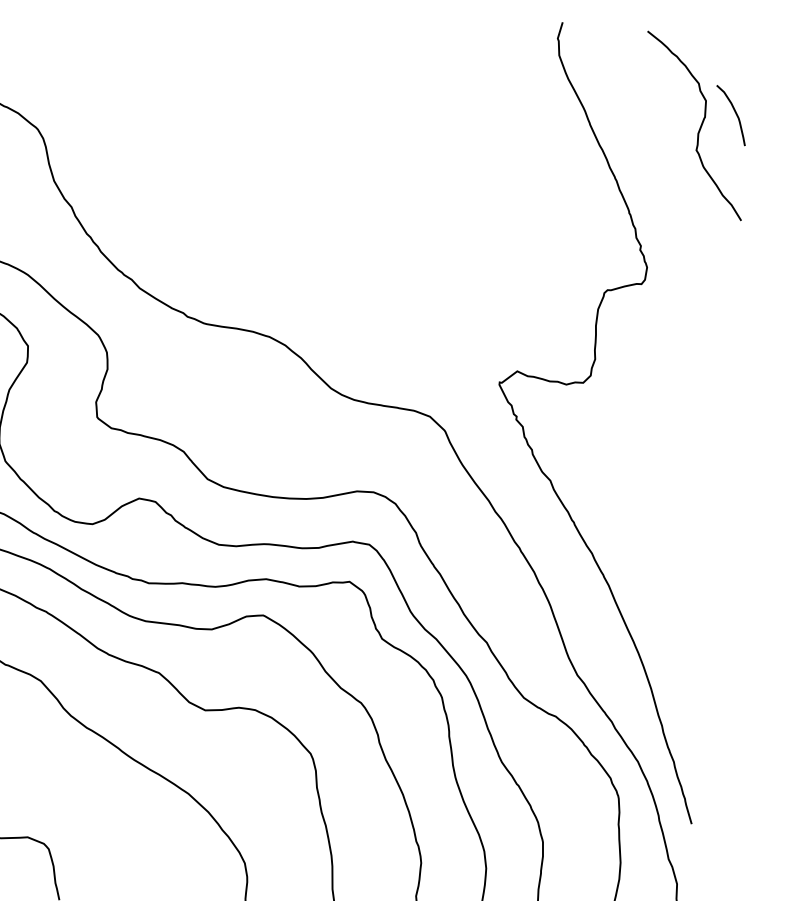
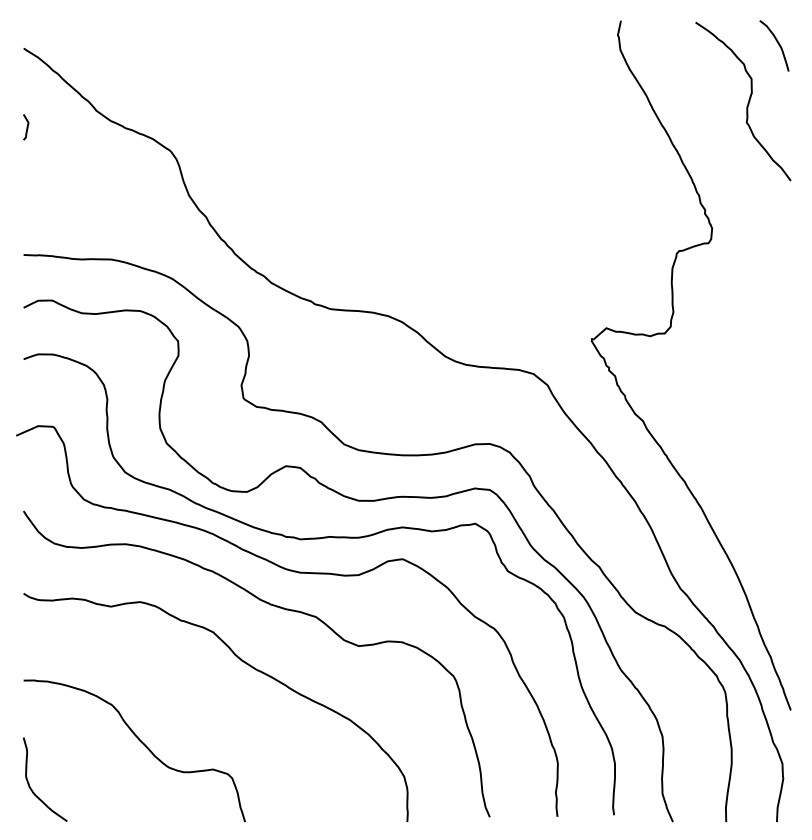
curve: (734, 113) -> (777, 43), moved

